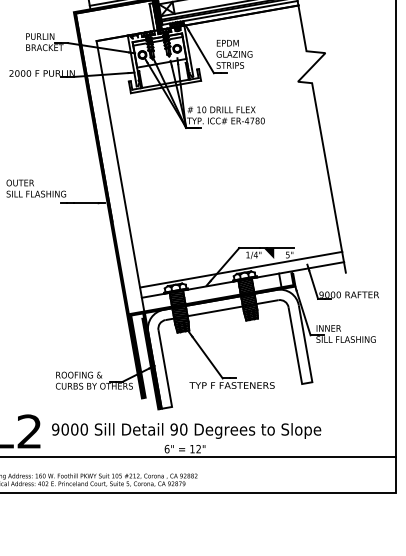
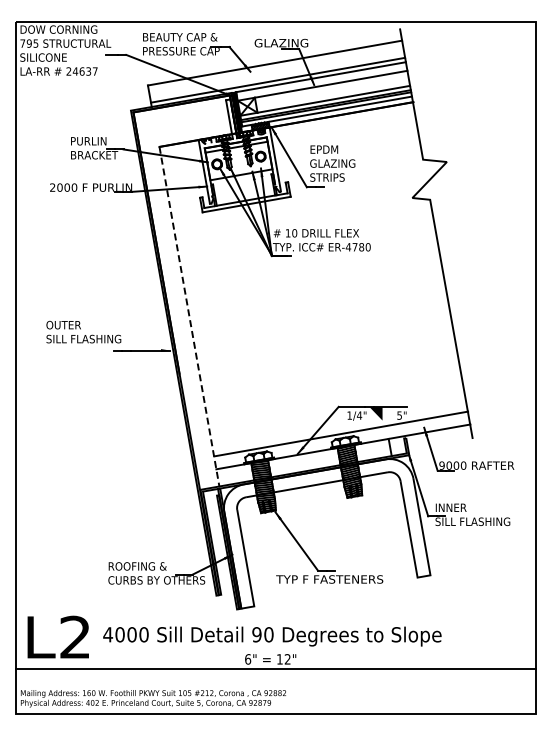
line: (120, 176) -> (189, 317), solid -> dashed
text: (55, 429) -> (108, 634), 9000 -> 4000

